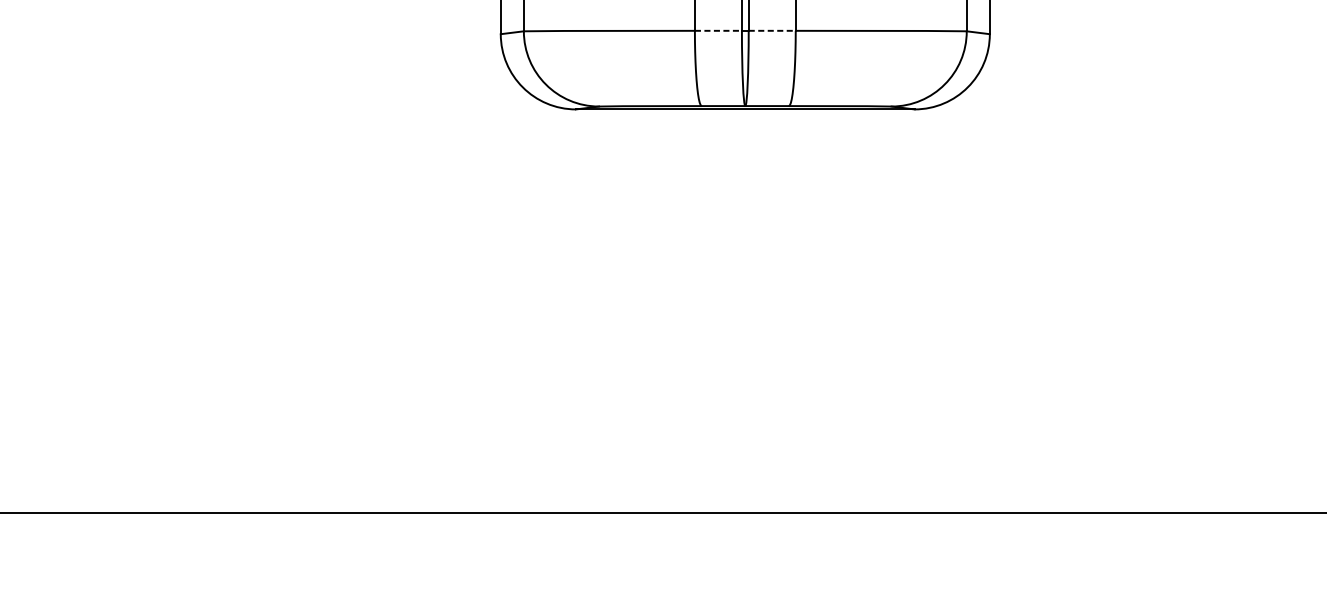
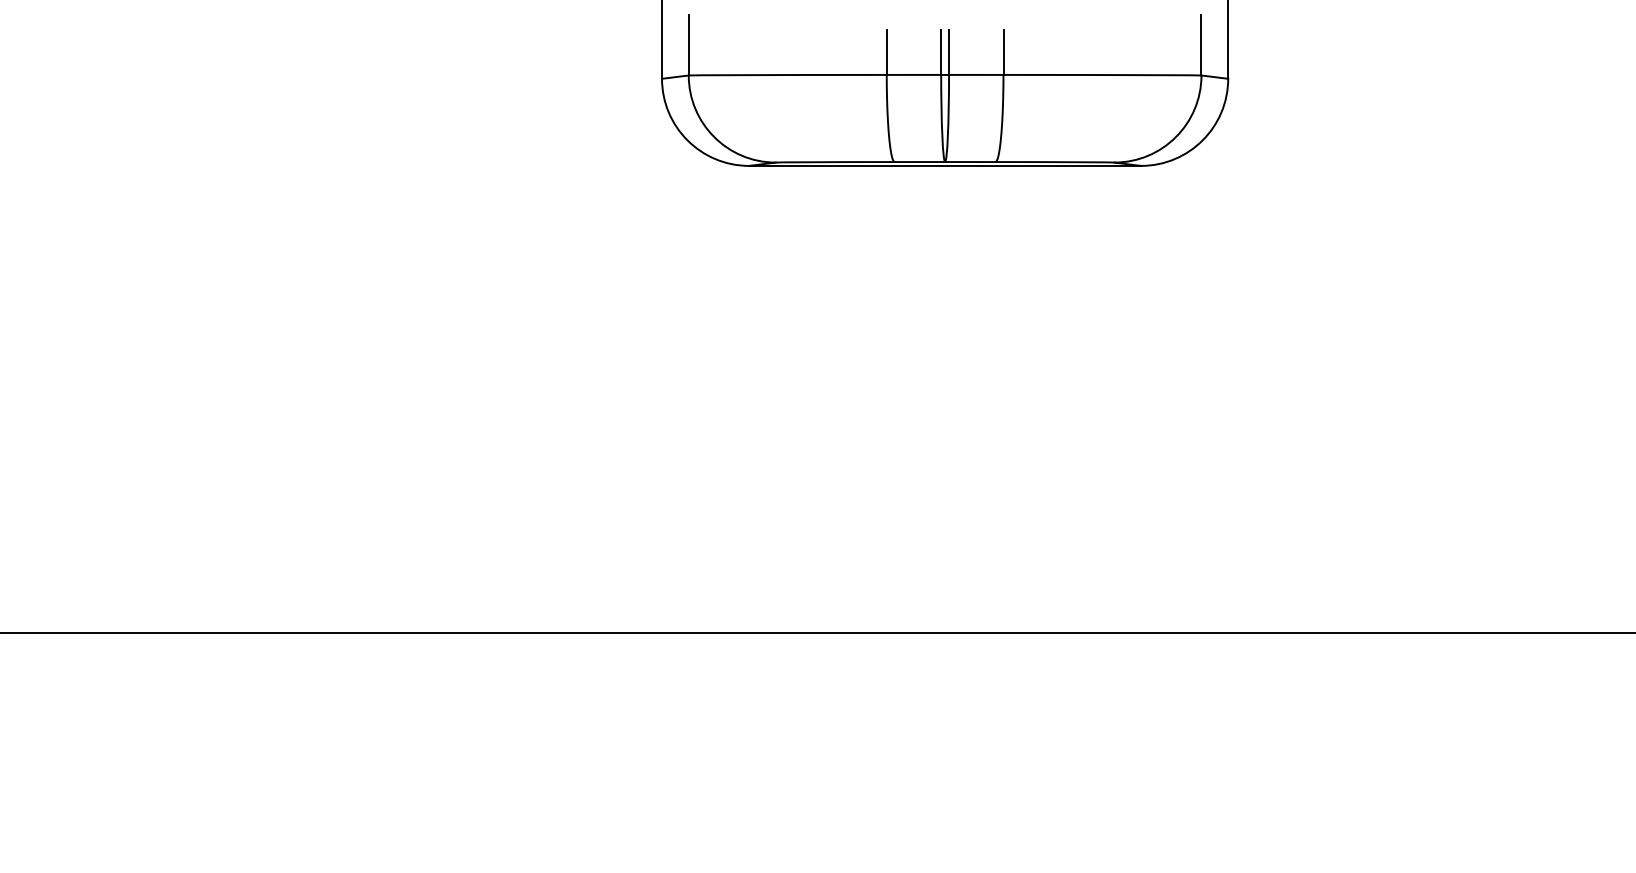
line: (718, 30) -> (914, 74), dashed -> solid
line: (772, 30) -> (976, 74), dashed -> solid

